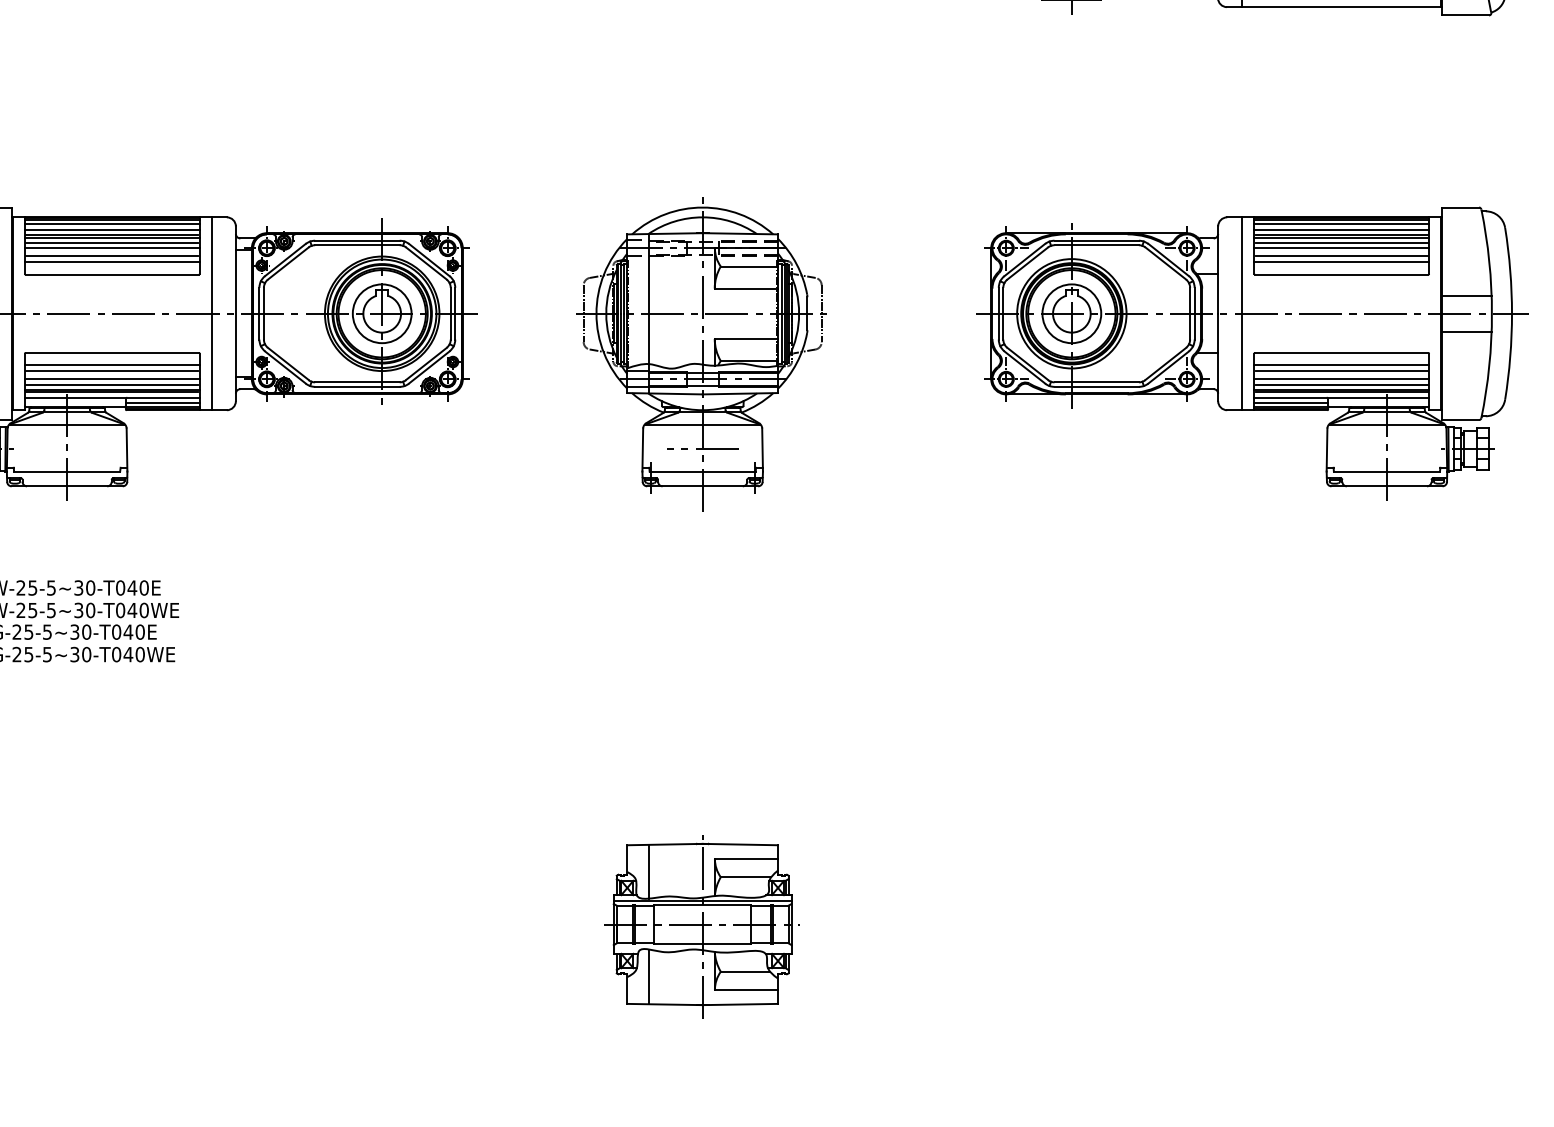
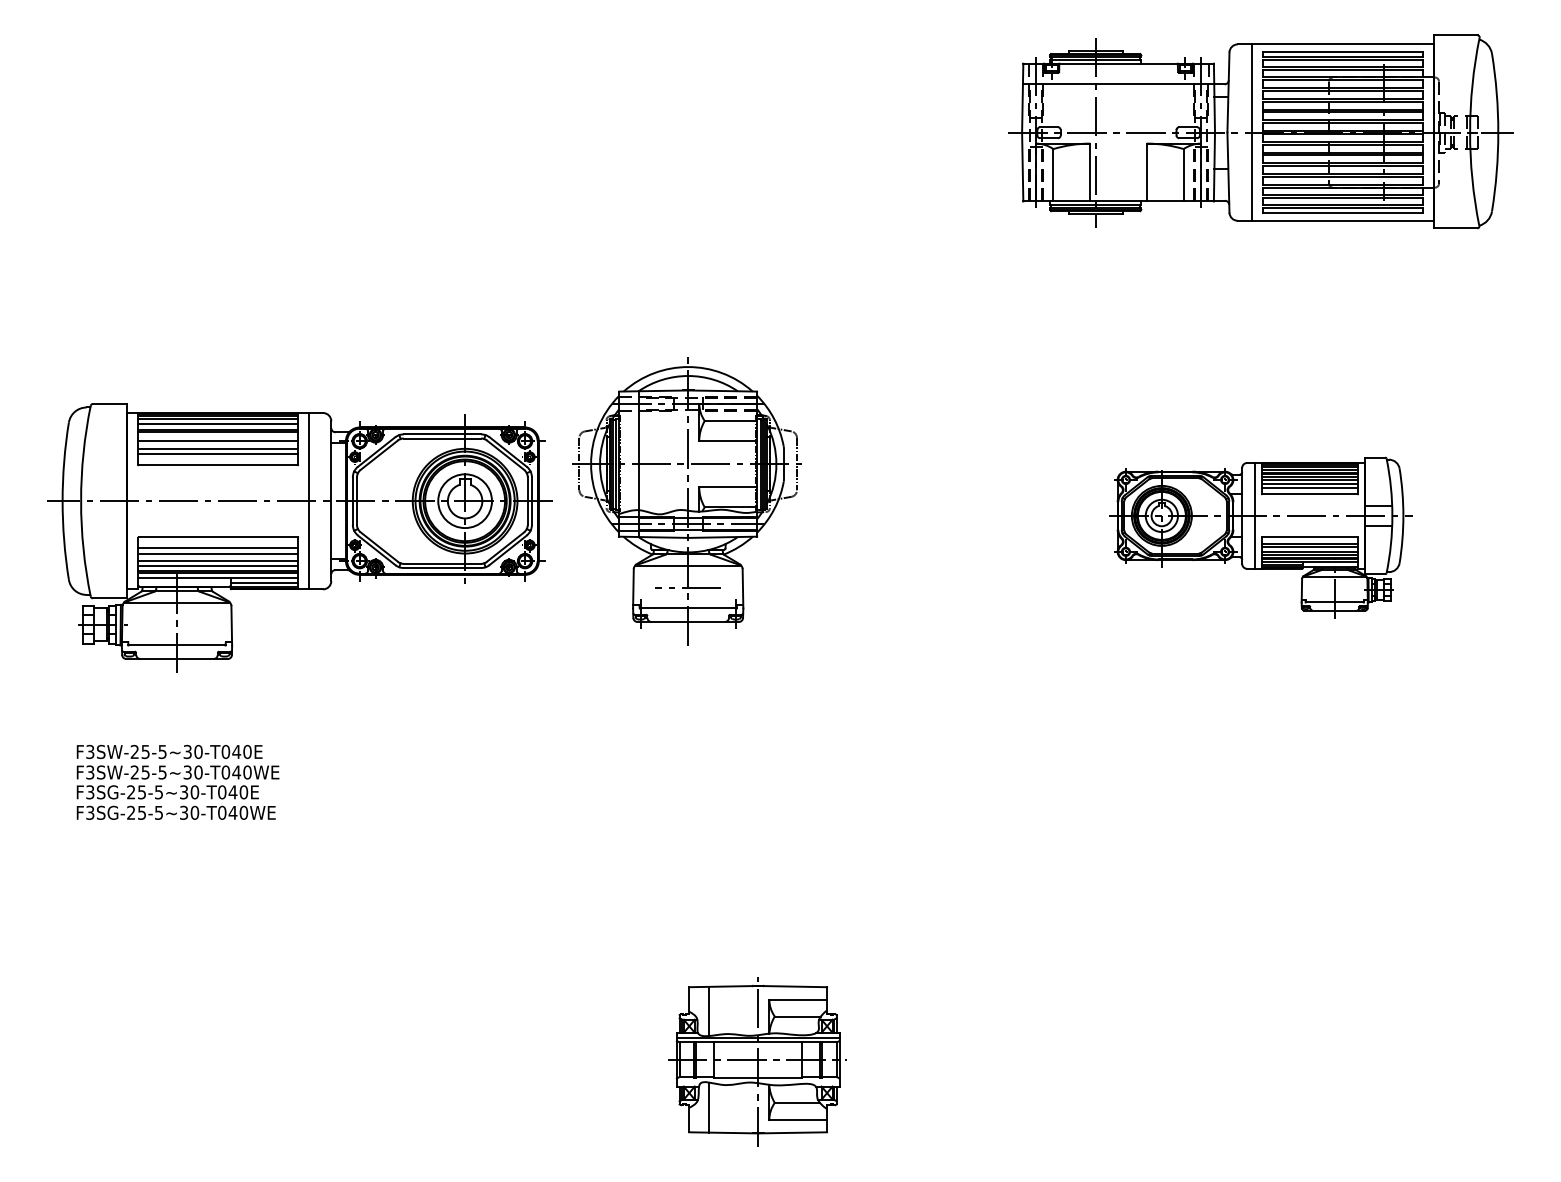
line: (111, 243) -> (217, 436), removed
part: (1251, 353) -> (1260, 537), size x0.6
part: (700, 354) -> (686, 501), moved

